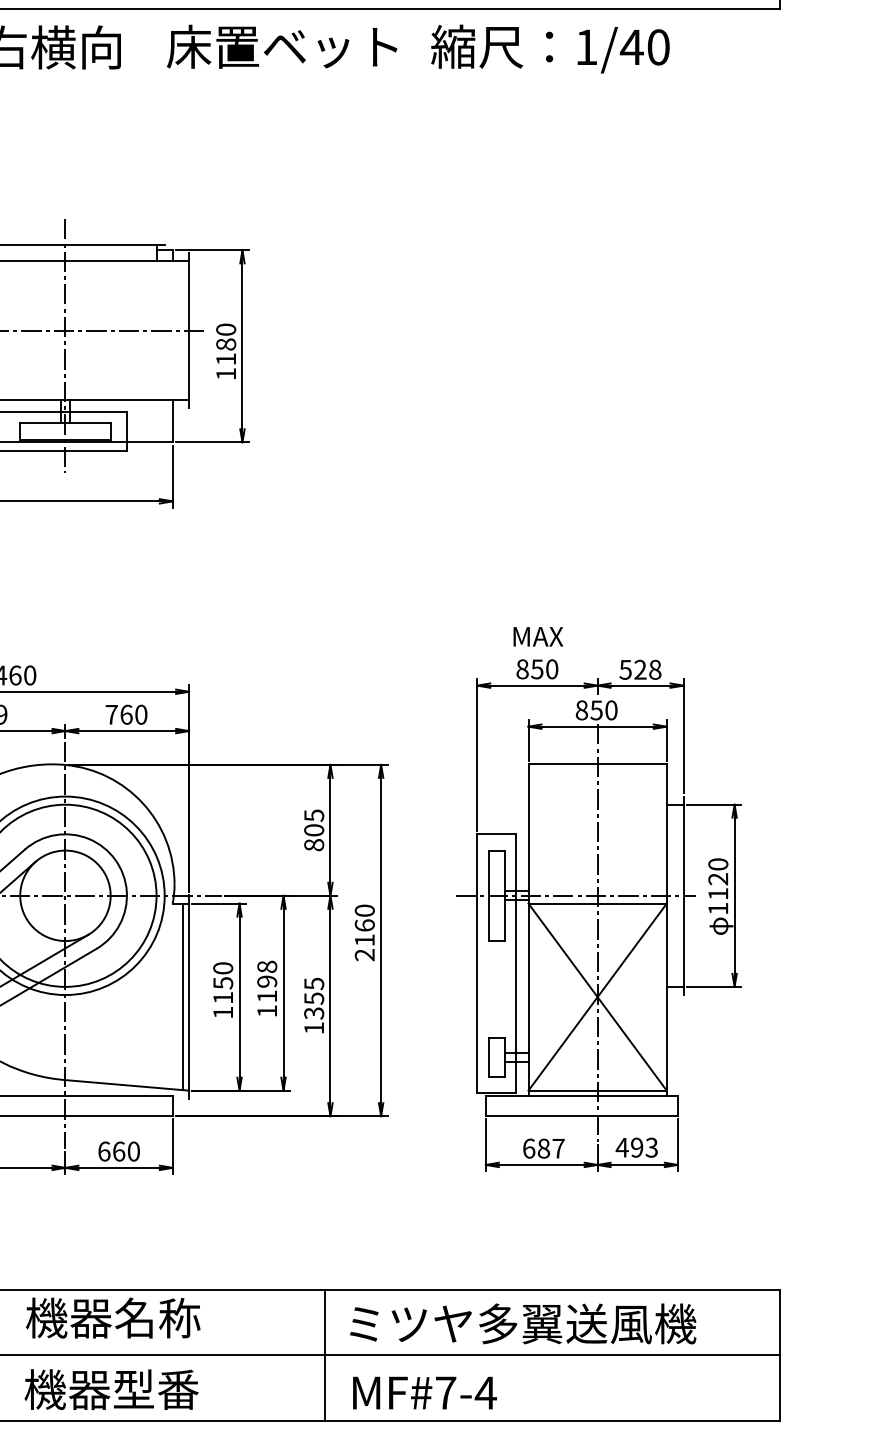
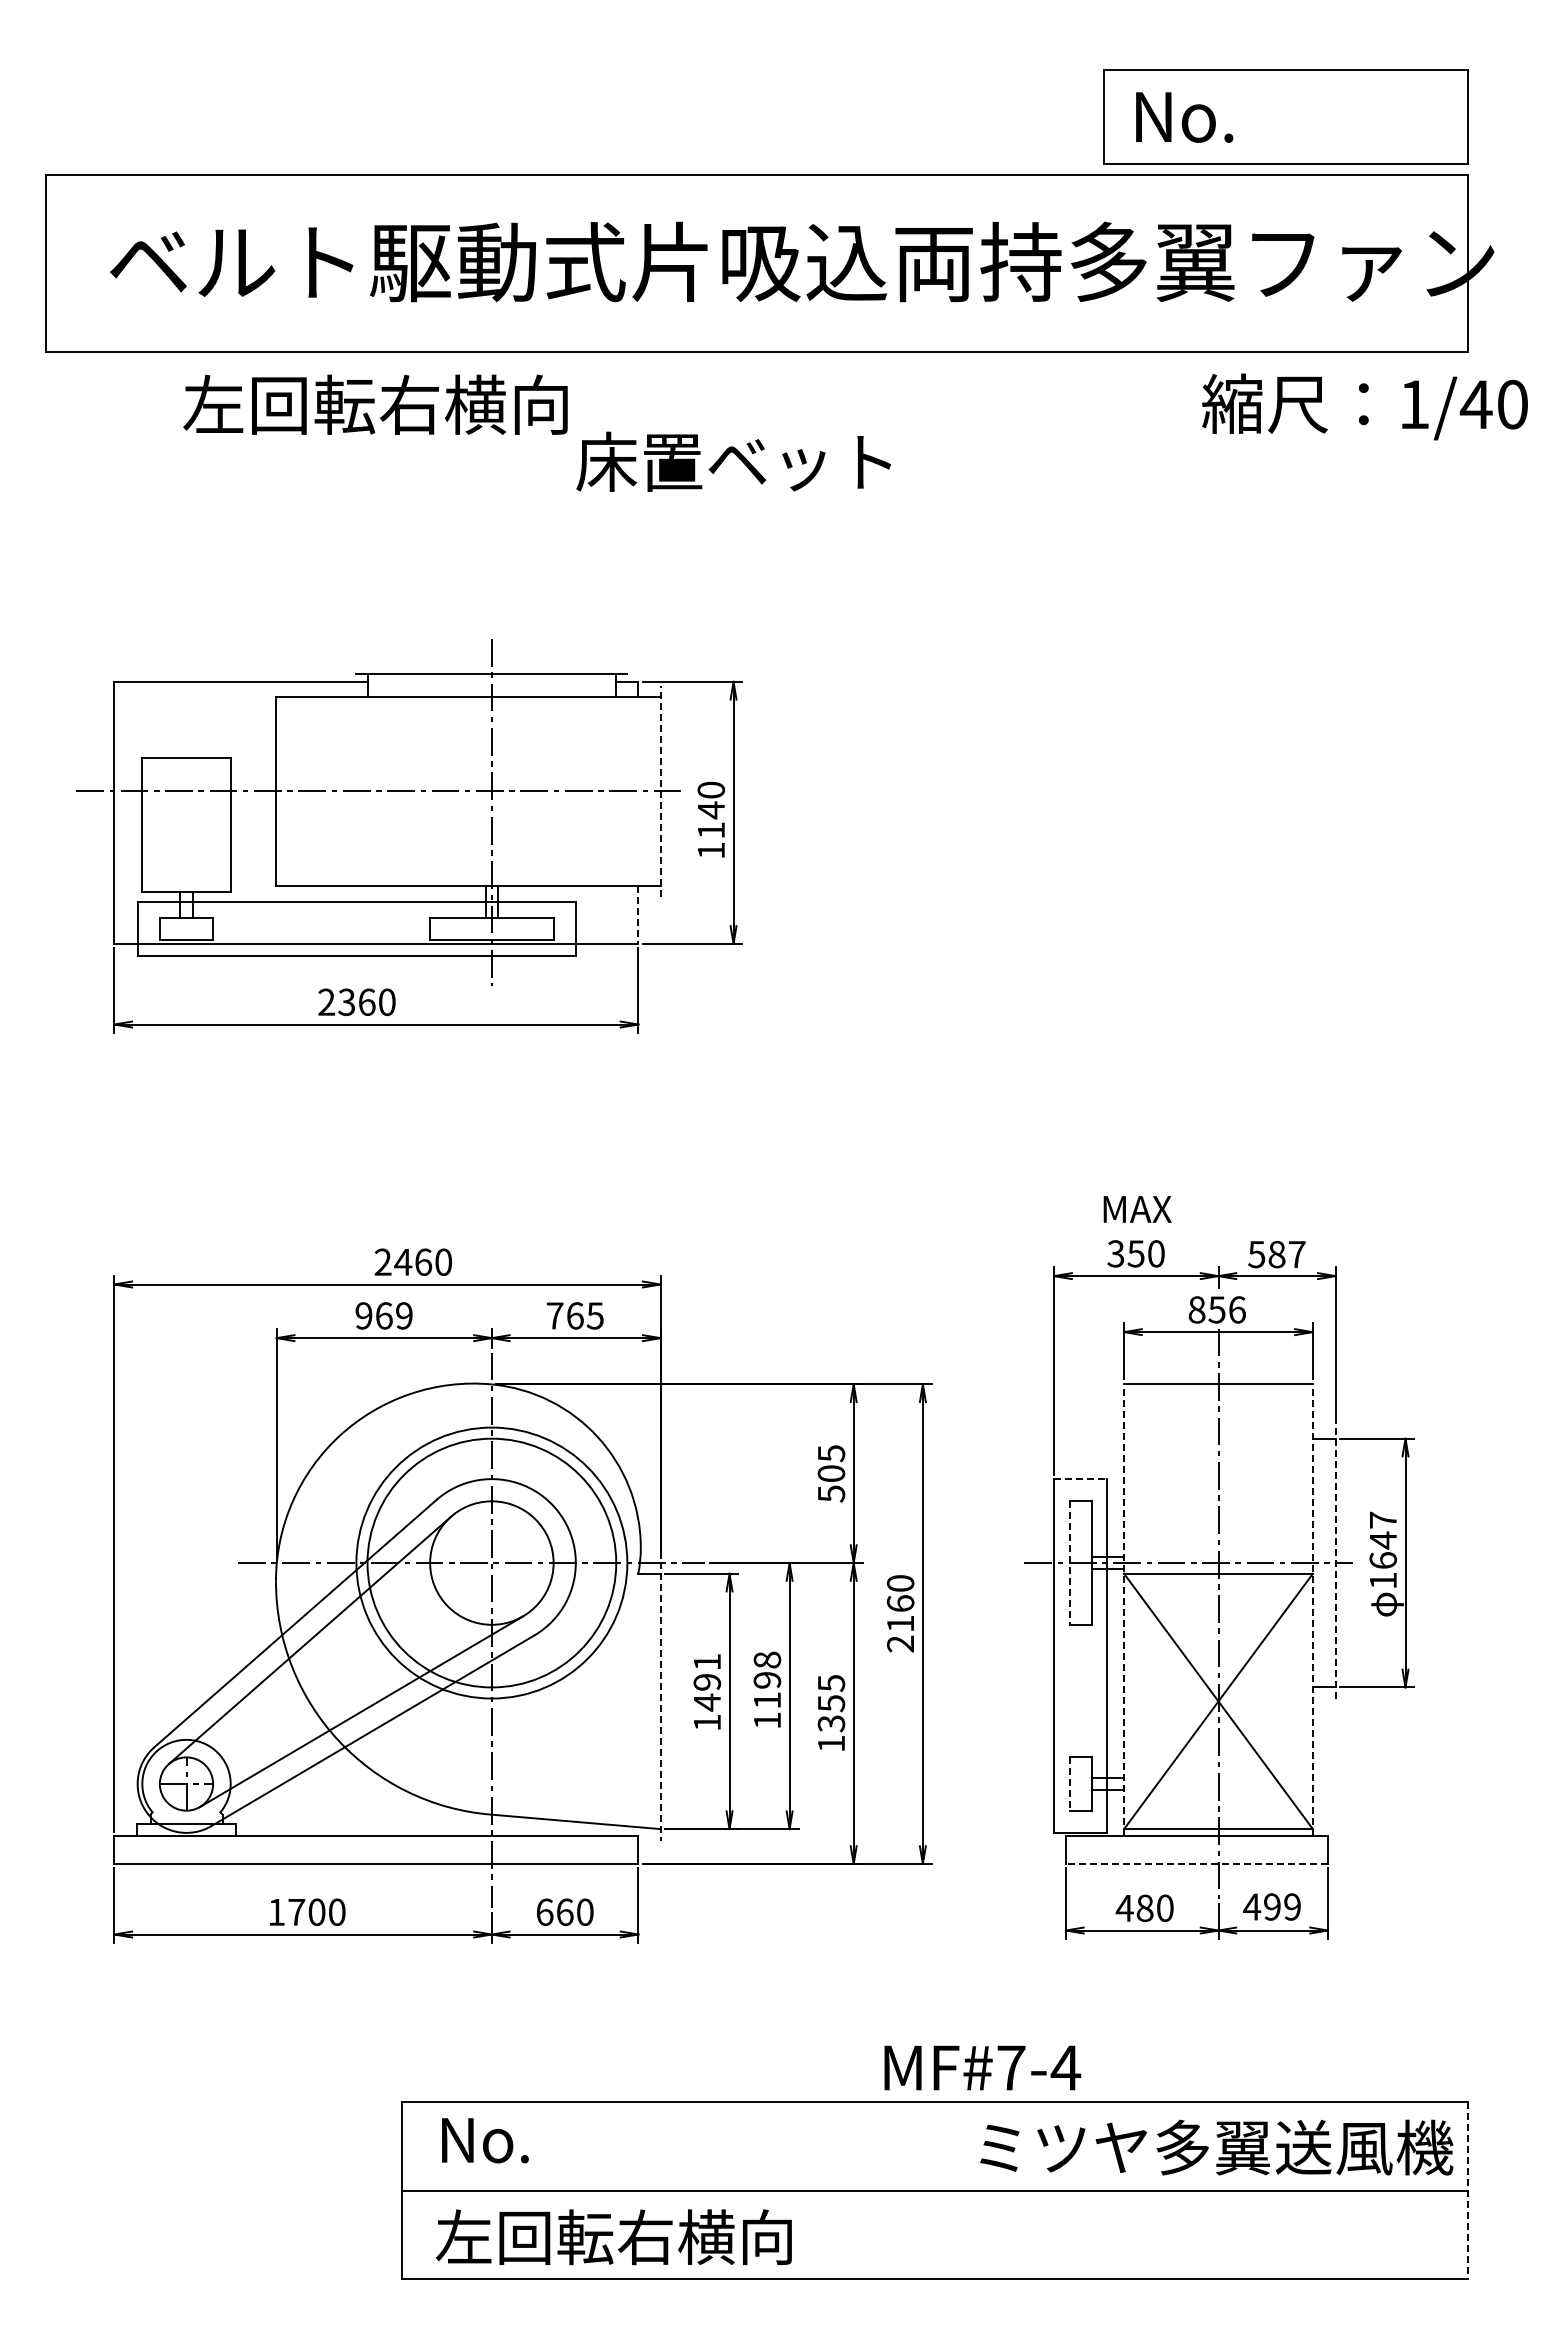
text: (281, 46) -> (733, 461), moved
text: (550, 48) -> (1364, 406), moved
line: (188, 329) -> (660, 790), solid -> dashed
text: (226, 344) -> (711, 810), 1180 -> 1140
line: (172, 421) -> (638, 915), solid -> dashed
text: (522, 669) -> (1115, 1253), 850 -> 350
text: (647, 669) -> (1286, 1254), 528 -> 587
text: (611, 710) -> (1237, 1309), 850 -> 856
text: (140, 714) -> (594, 1315), 760 -> 765
line: (496, 834) -> (1080, 1479), solid -> dashed
text: (314, 844) -> (831, 1493), 805 -> 505
text: (717, 878) -> (1382, 1539), 1120 -> 1647
line: (683, 895) -> (1335, 1562), solid -> dashed
line: (488, 896) -> (1069, 1563), solid -> dashed
line: (528, 929) -> (1124, 1609), solid -> dashed
line: (666, 929) -> (1312, 1609), solid -> dashed
text: (223, 983) -> (707, 1682), 1150 -> 1491
line: (182, 996) -> (651, 1700), removed
line: (188, 997) -> (660, 1701), solid -> dashed
line: (488, 1057) -> (1069, 1784), solid -> dashed
line: (581, 1116) -> (1196, 1864), solid -> dashed
text: (651, 1147) -> (1291, 1906), 493 -> 499
text: (543, 1148) -> (1144, 1908), 687 -> 480
text: (113, 1317) -> (557, 2139), 機器名称 -> No.
text: (522, 1323) -> (1216, 2147), moved
line: (324, 1355) -> (845, 2190), removed
line: (780, 1355) -> (1467, 2190), solid -> dashed
text: (154, 1389) -> (613, 2237), 機器型番 -> 左回転右横向
text: (424, 1392) -> (982, 2067), moved

